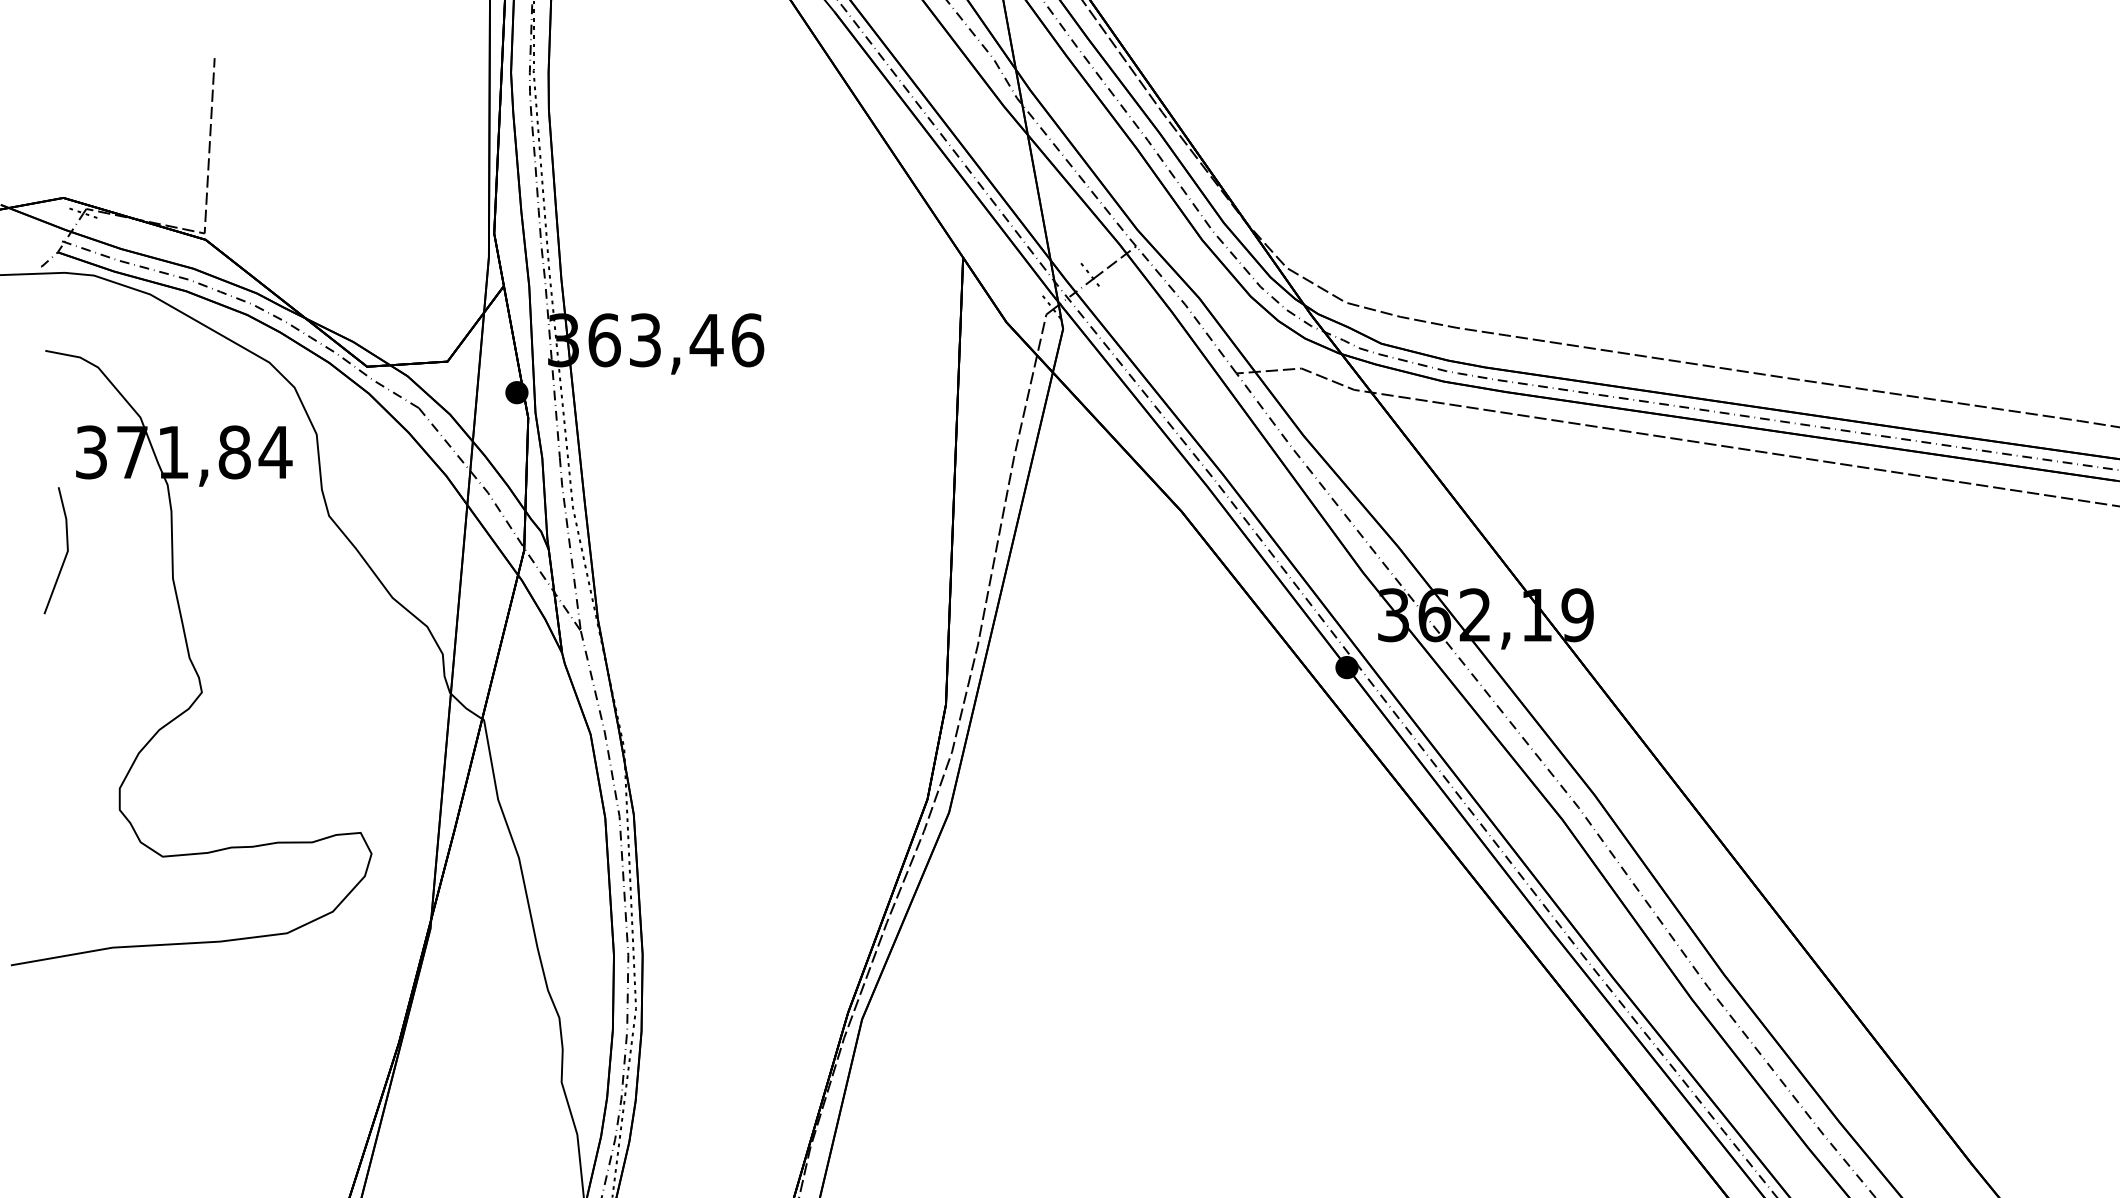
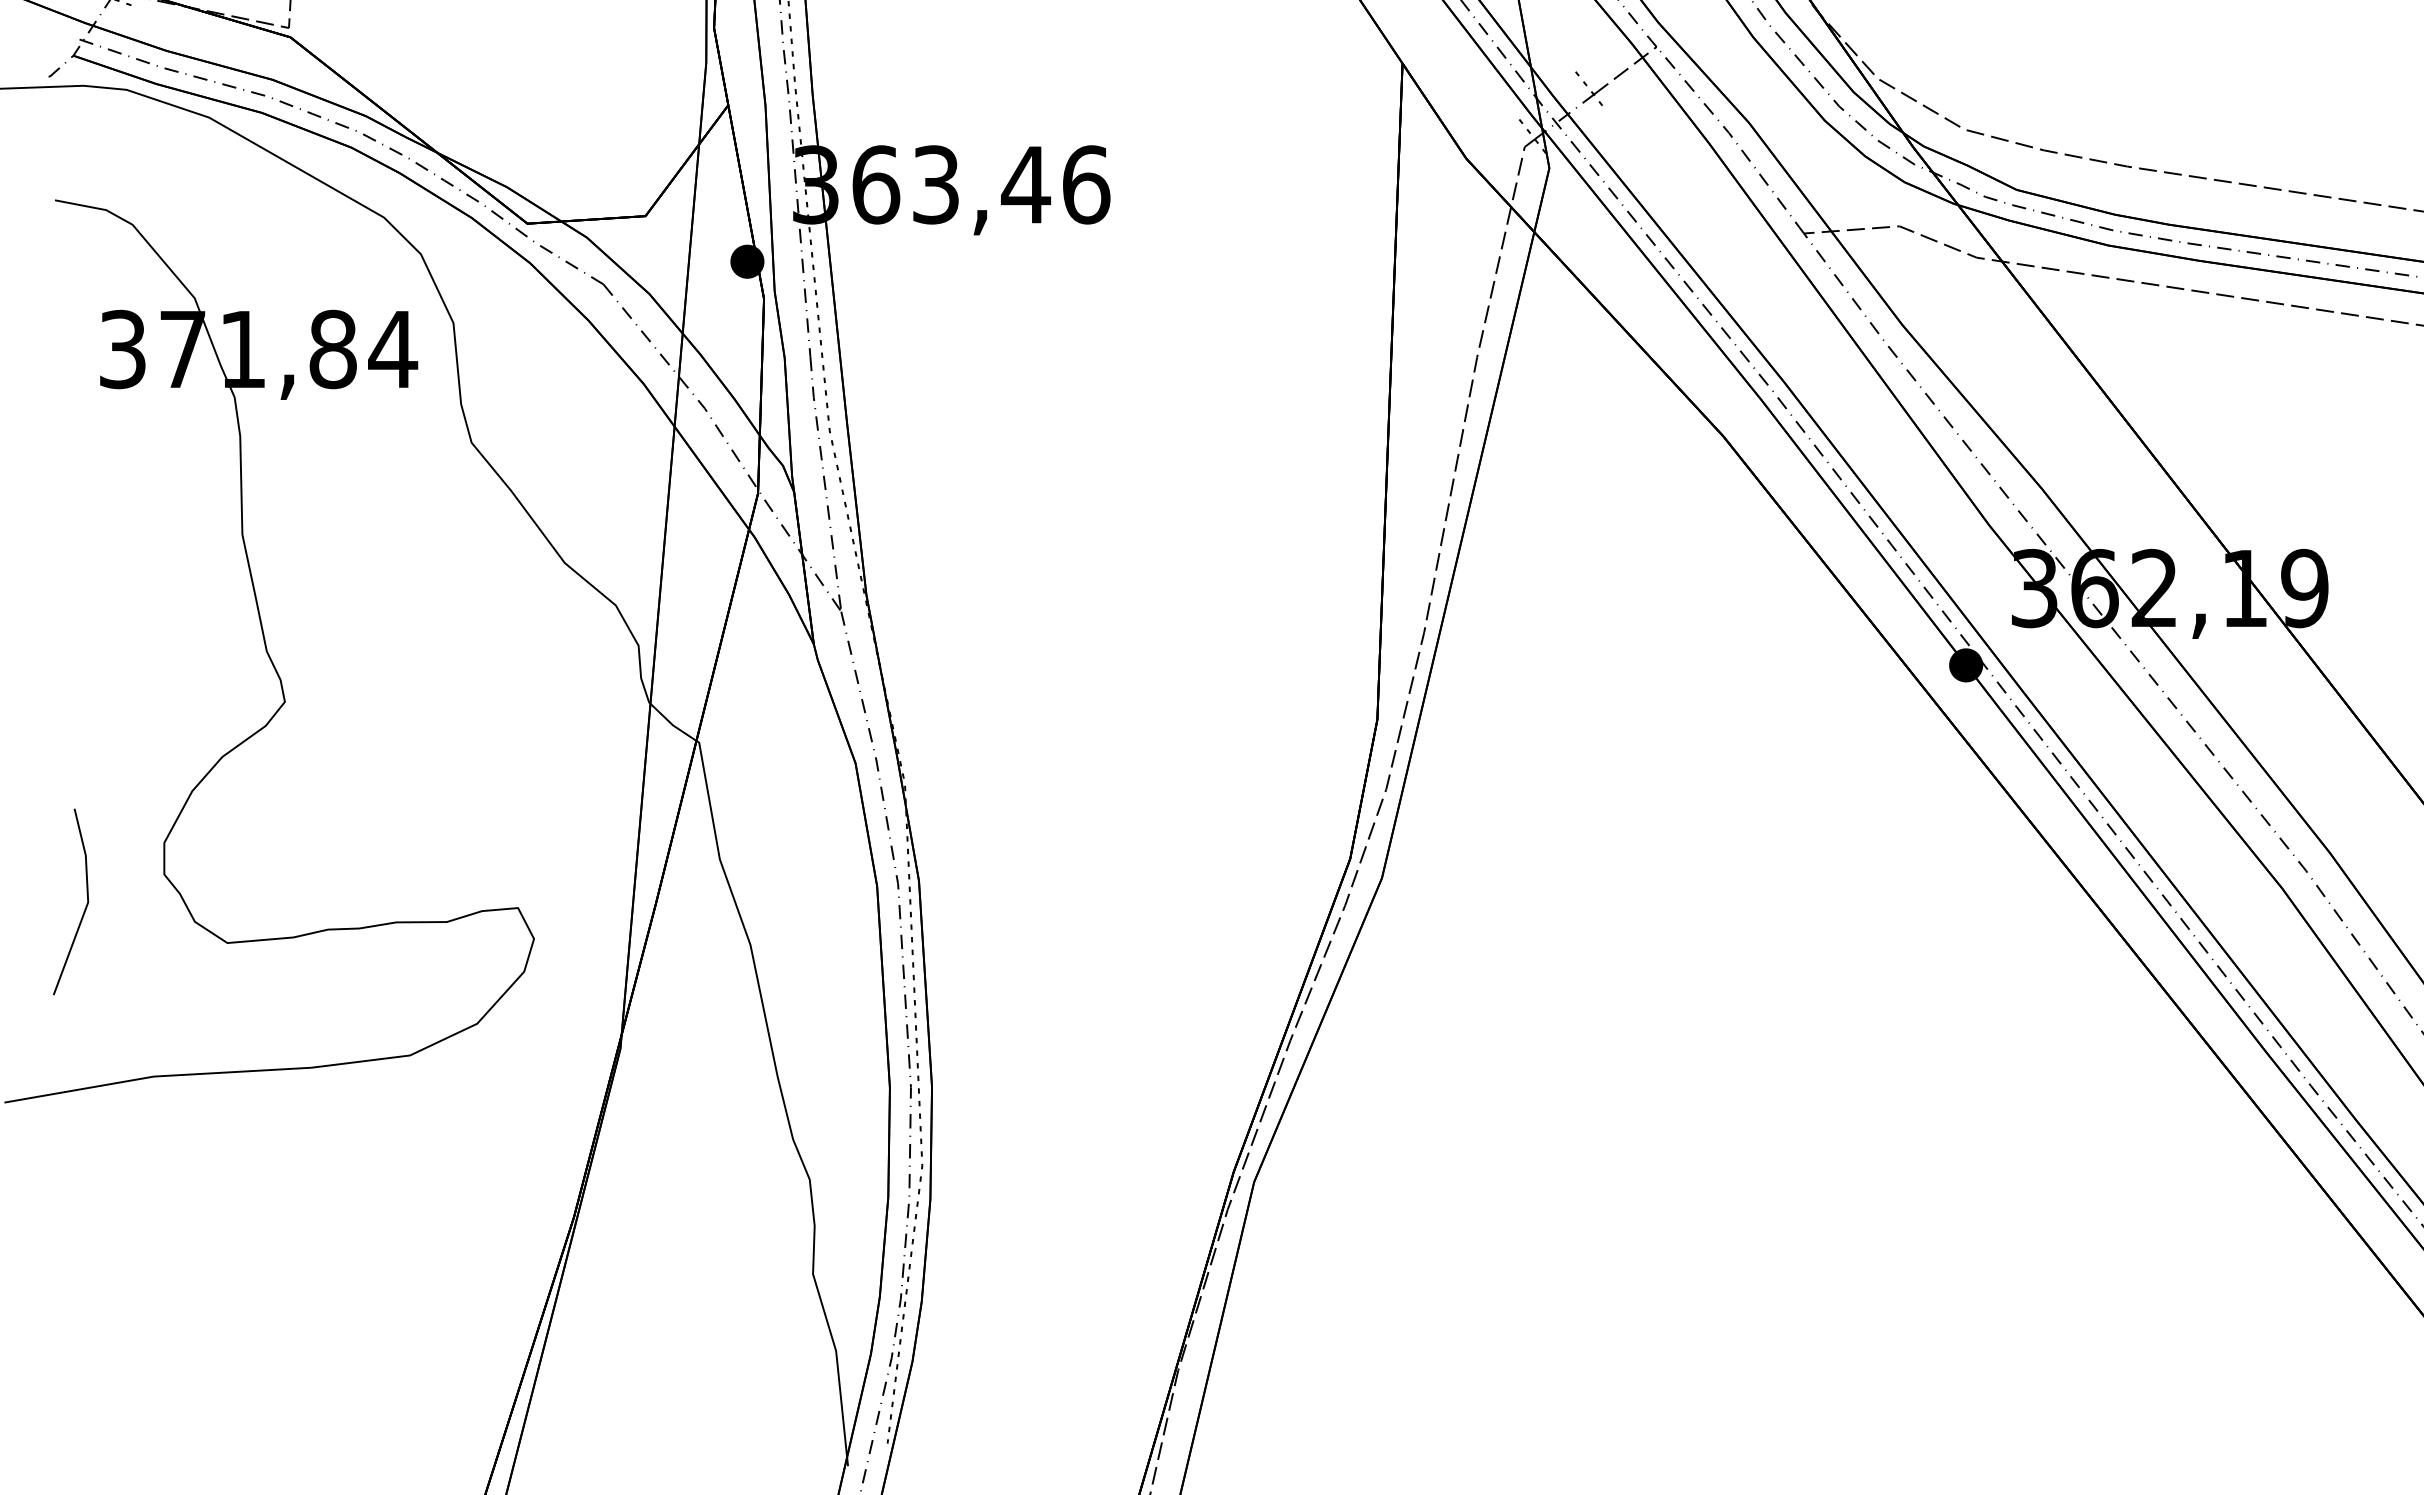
line: (65, 554) -> (84, 907), moved

